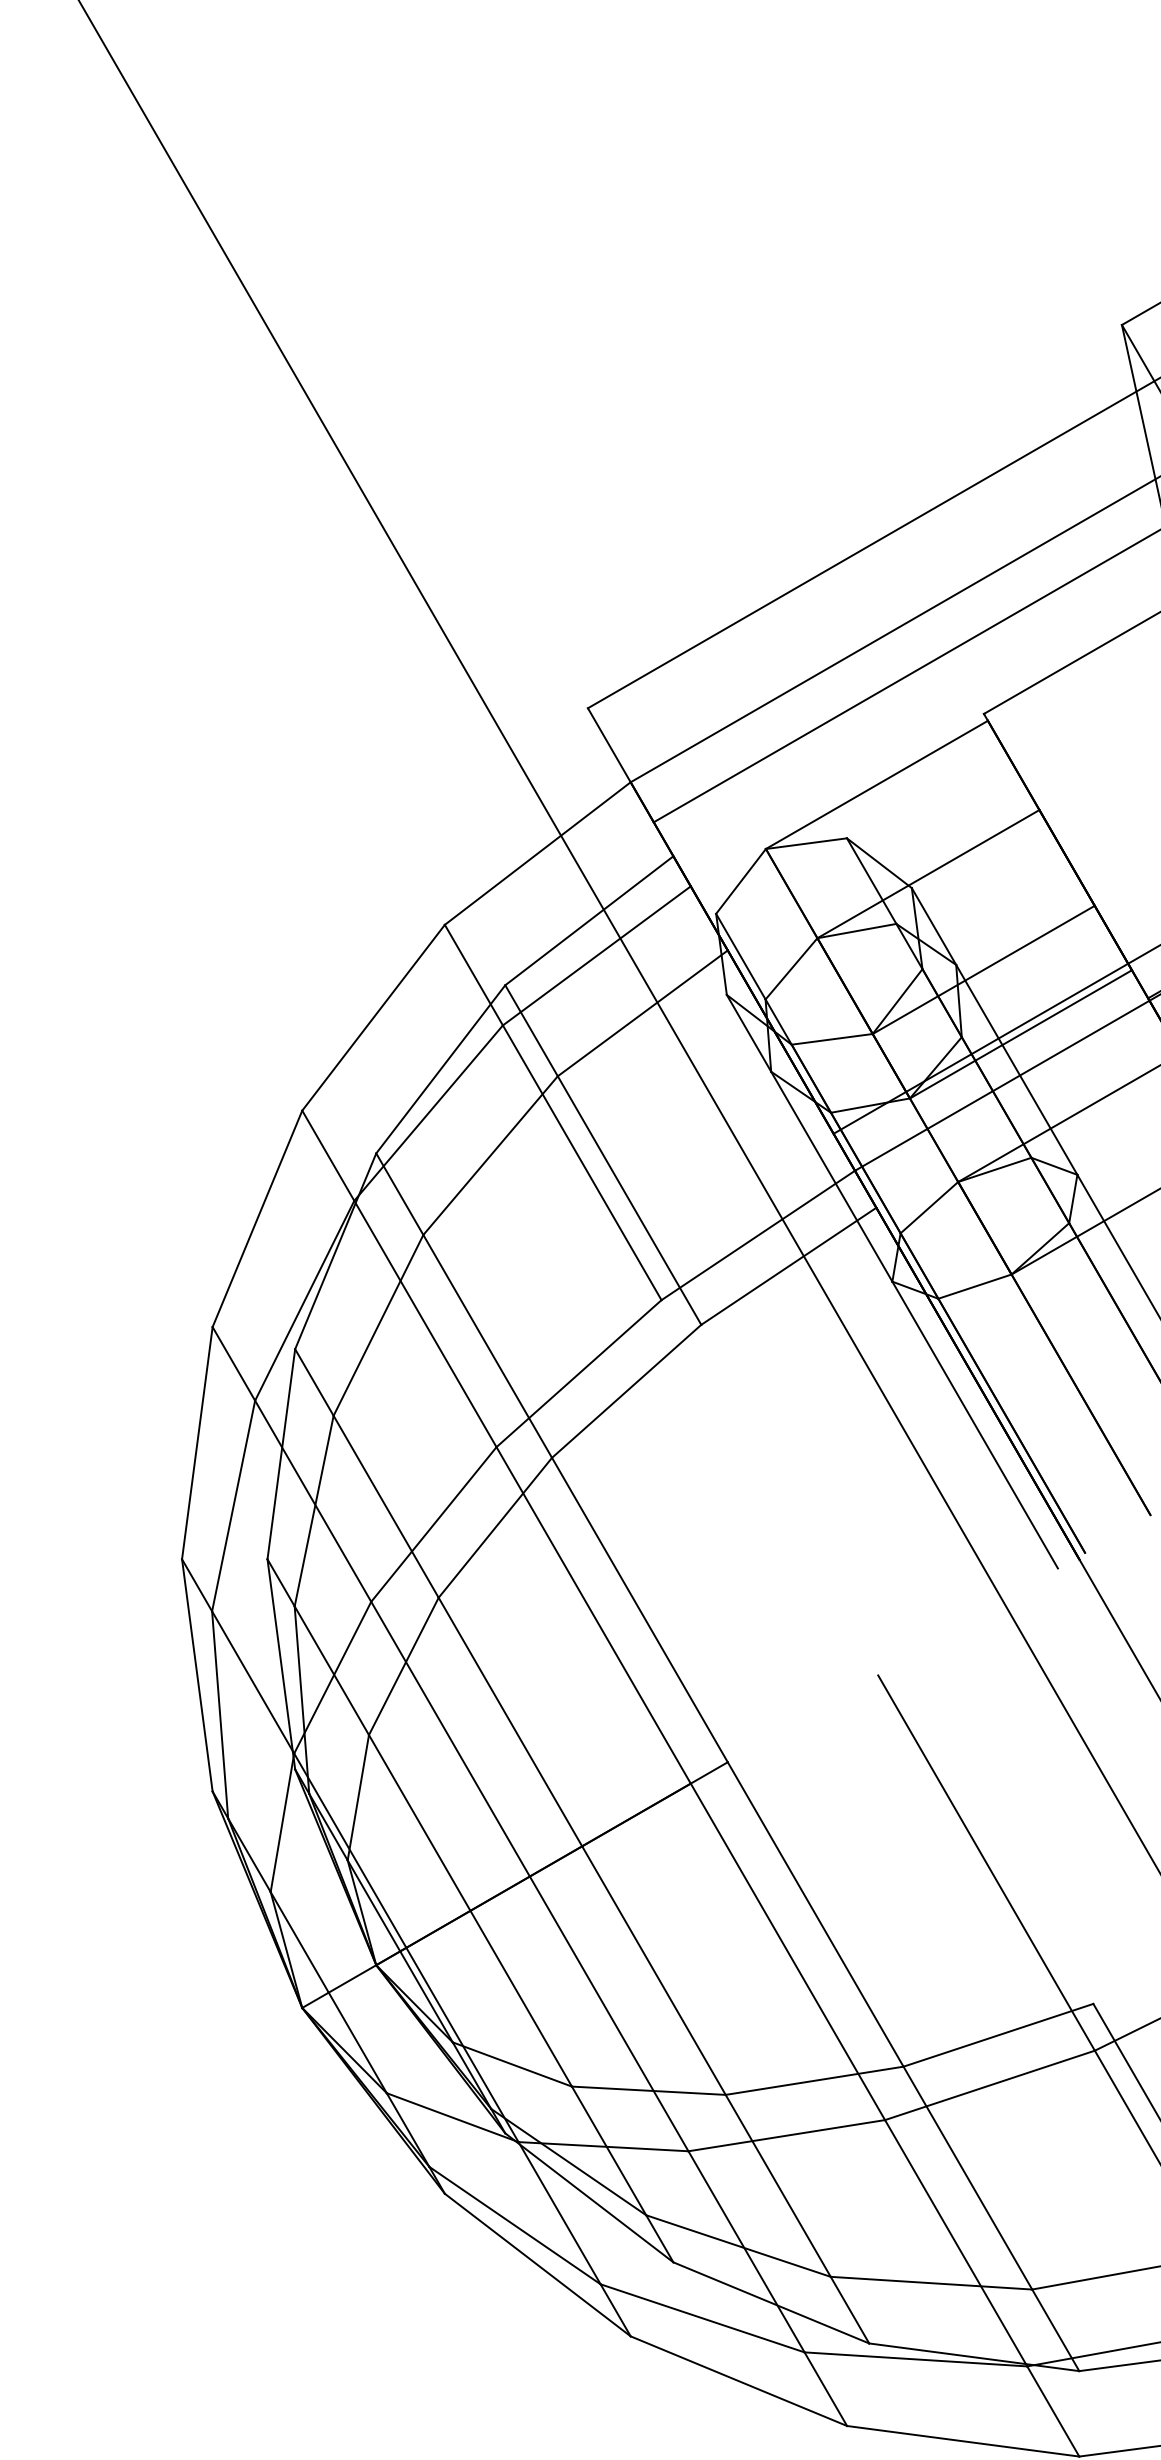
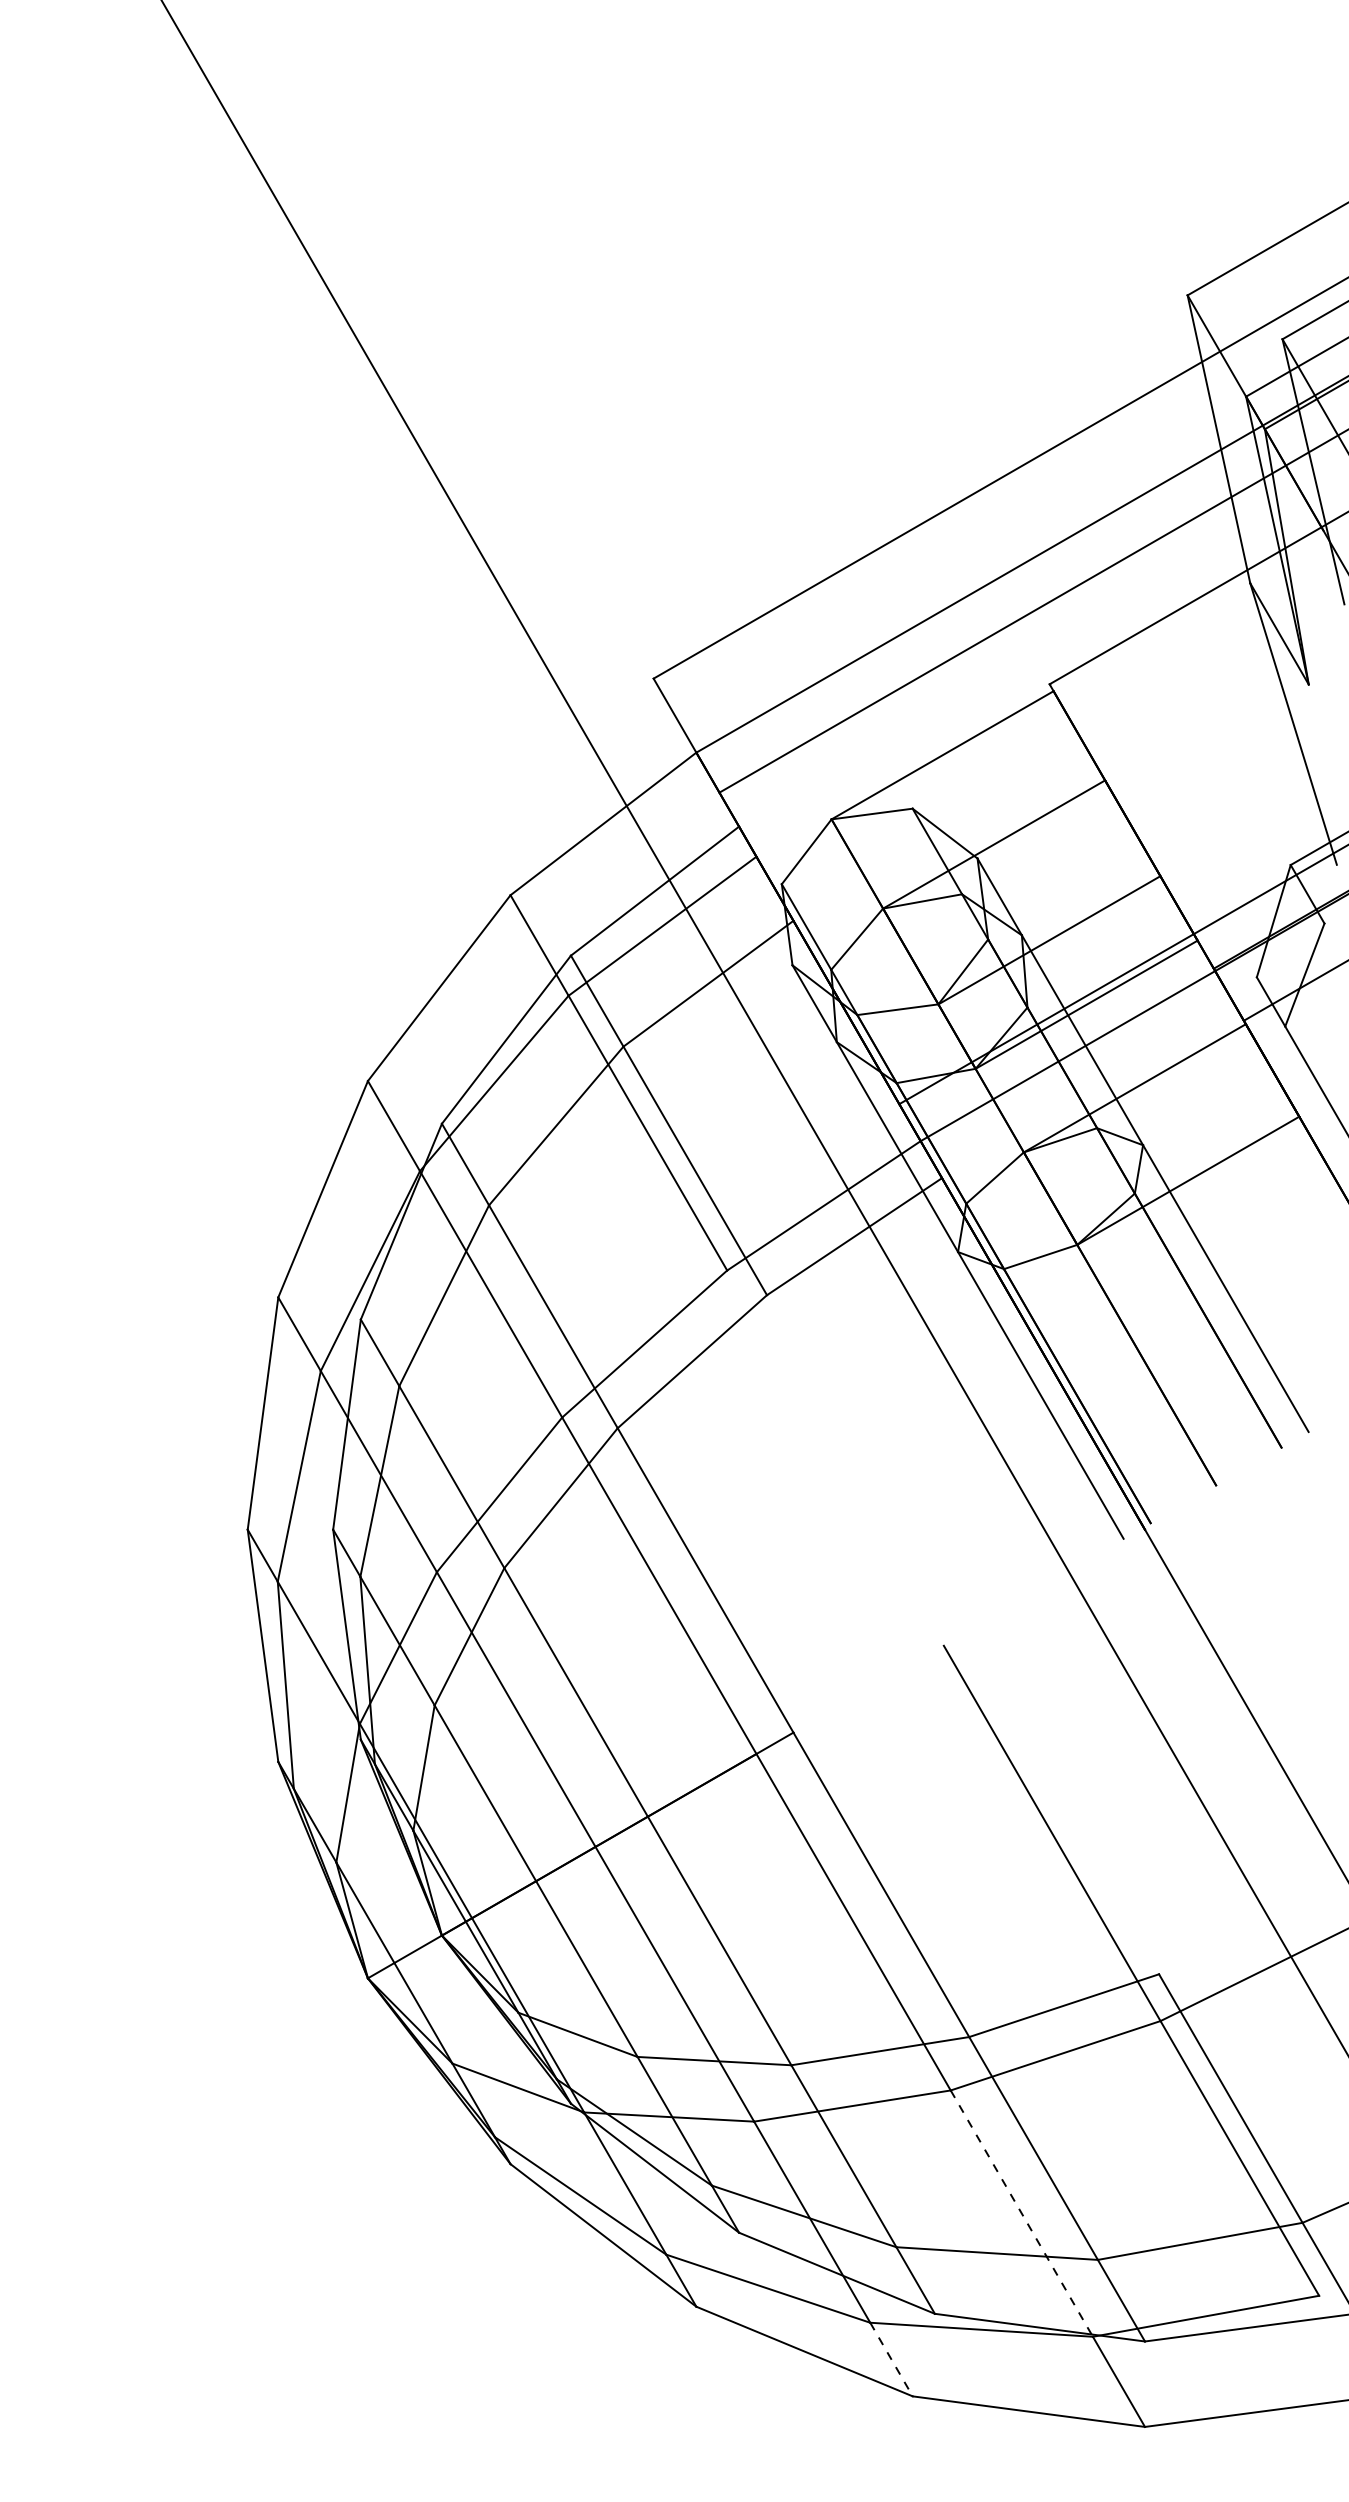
line: (956, 2244) -> (1022, 2214), solid -> dashed
line: (825, 2389) -> (891, 2359), solid -> dashed

